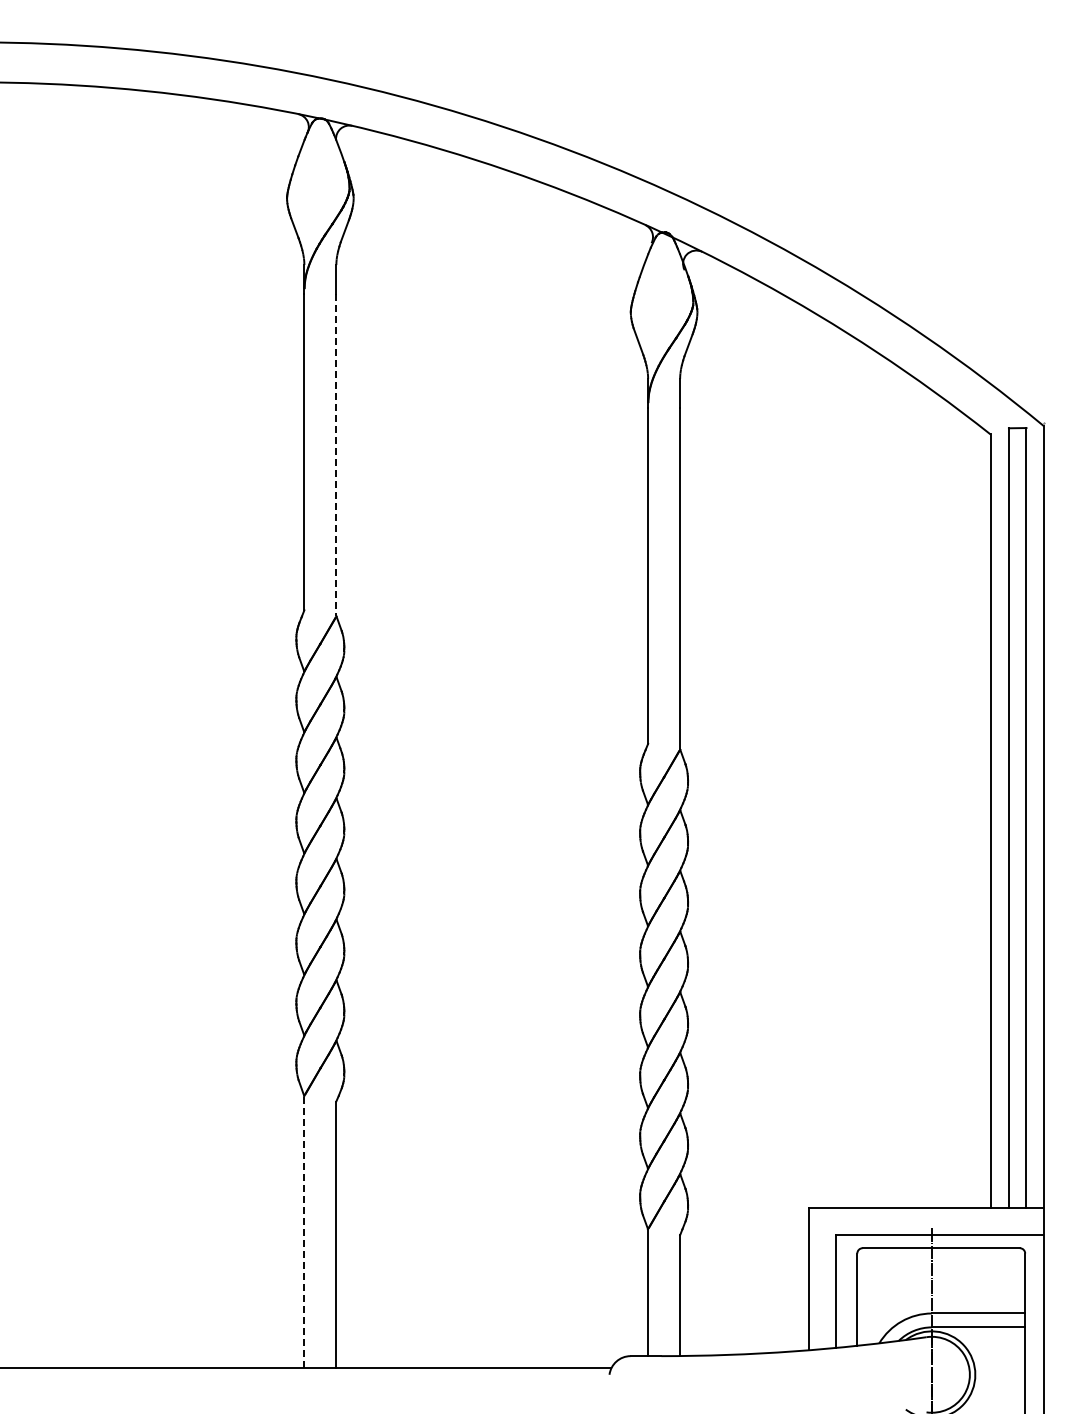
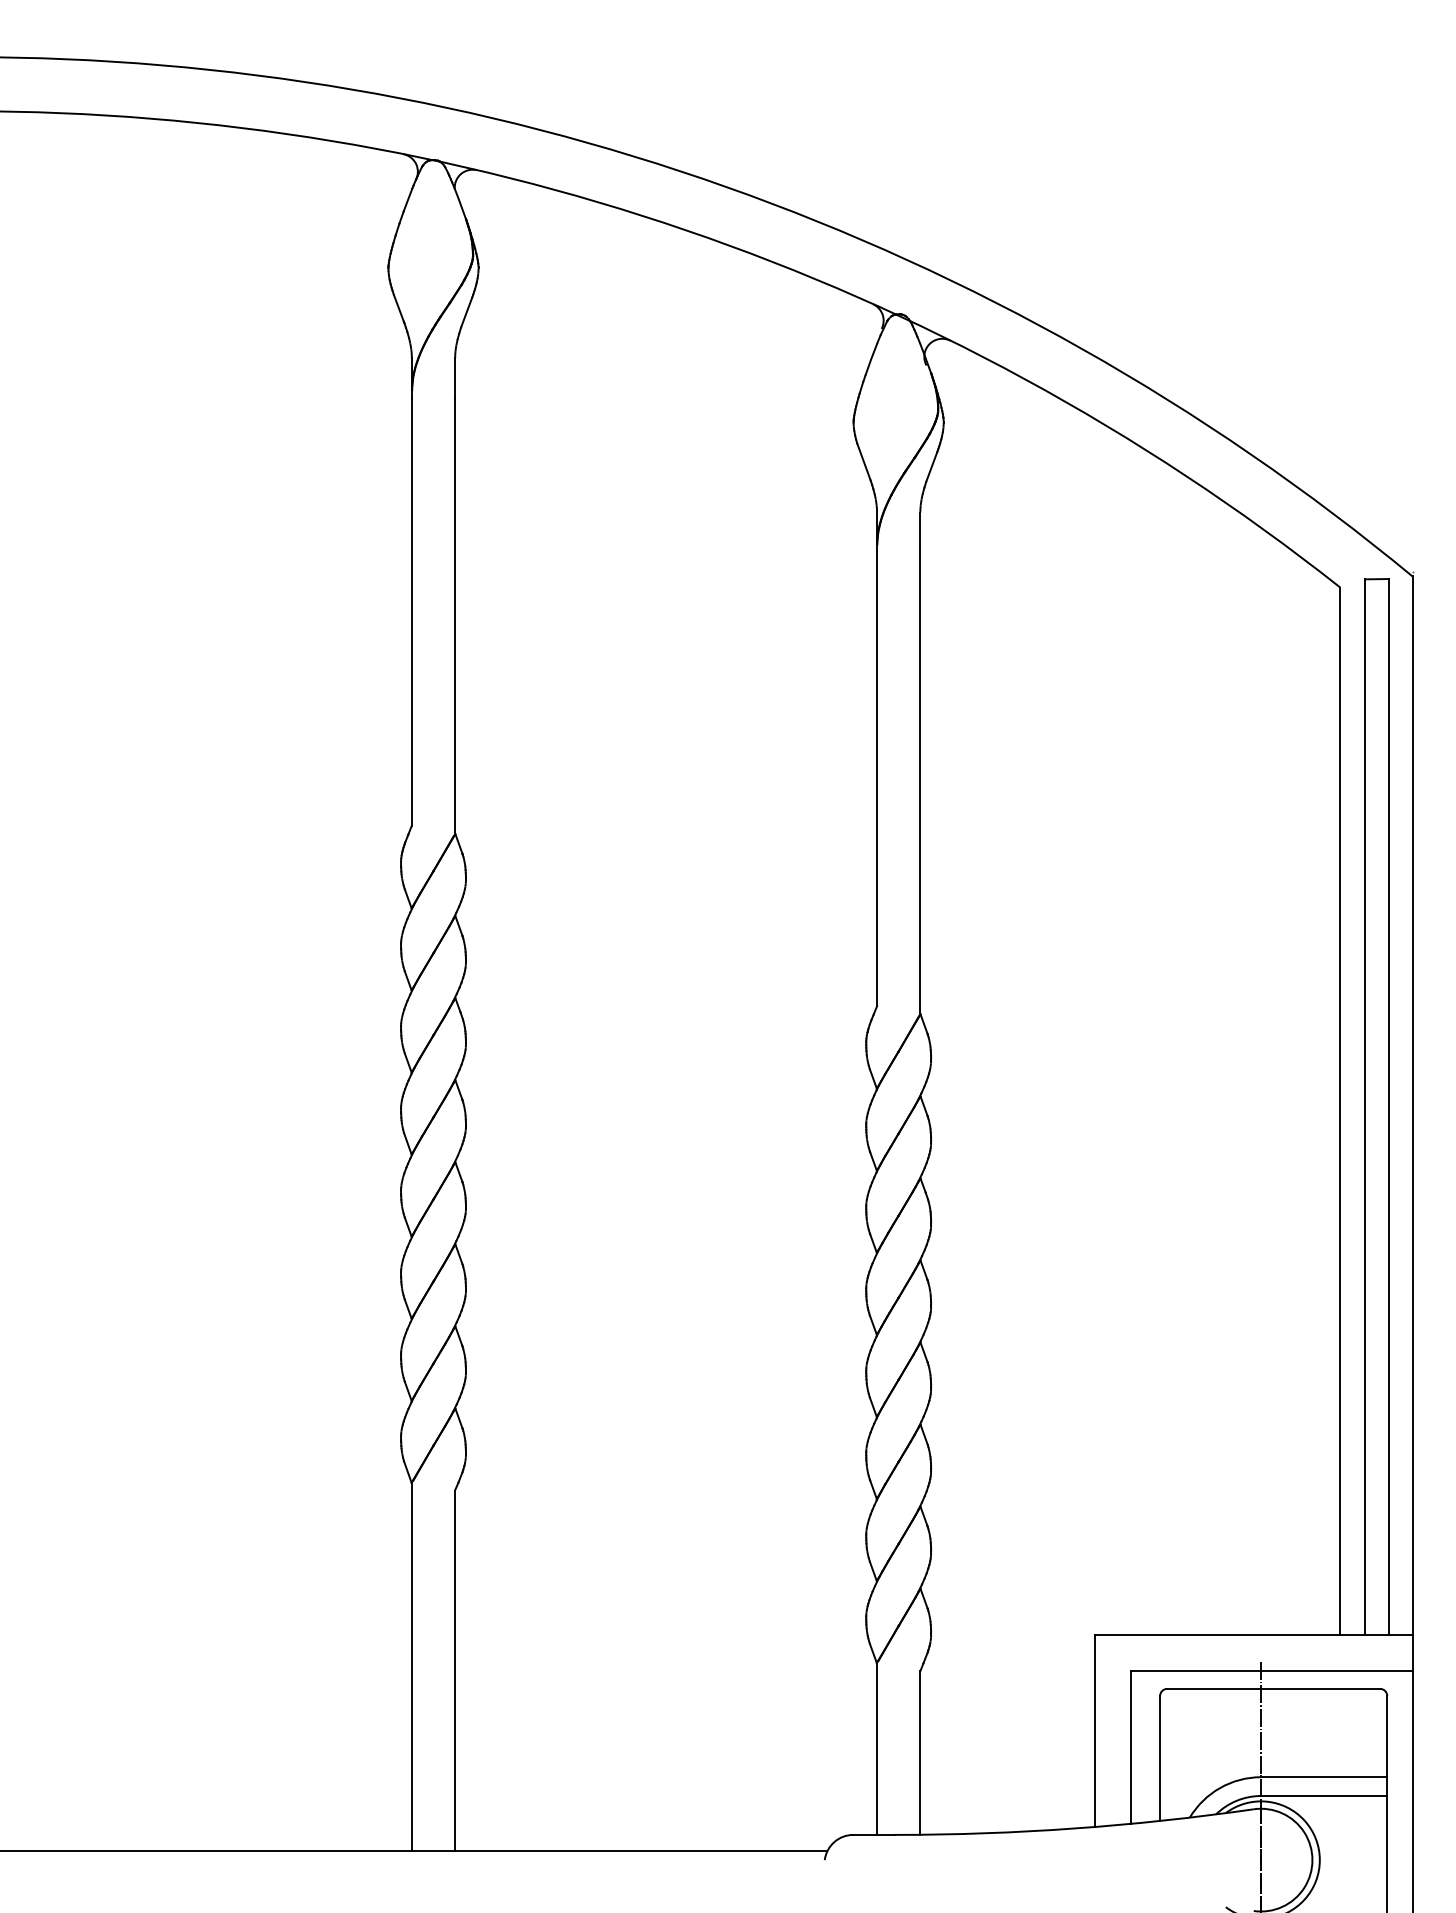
line: (336, 455) -> (455, 616), dashed -> solid
line: (304, 1232) -> (412, 1667), dashed -> solid

